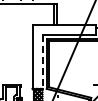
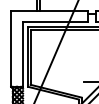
line: (42, 61) -> (23, 54), dashed -> solid

